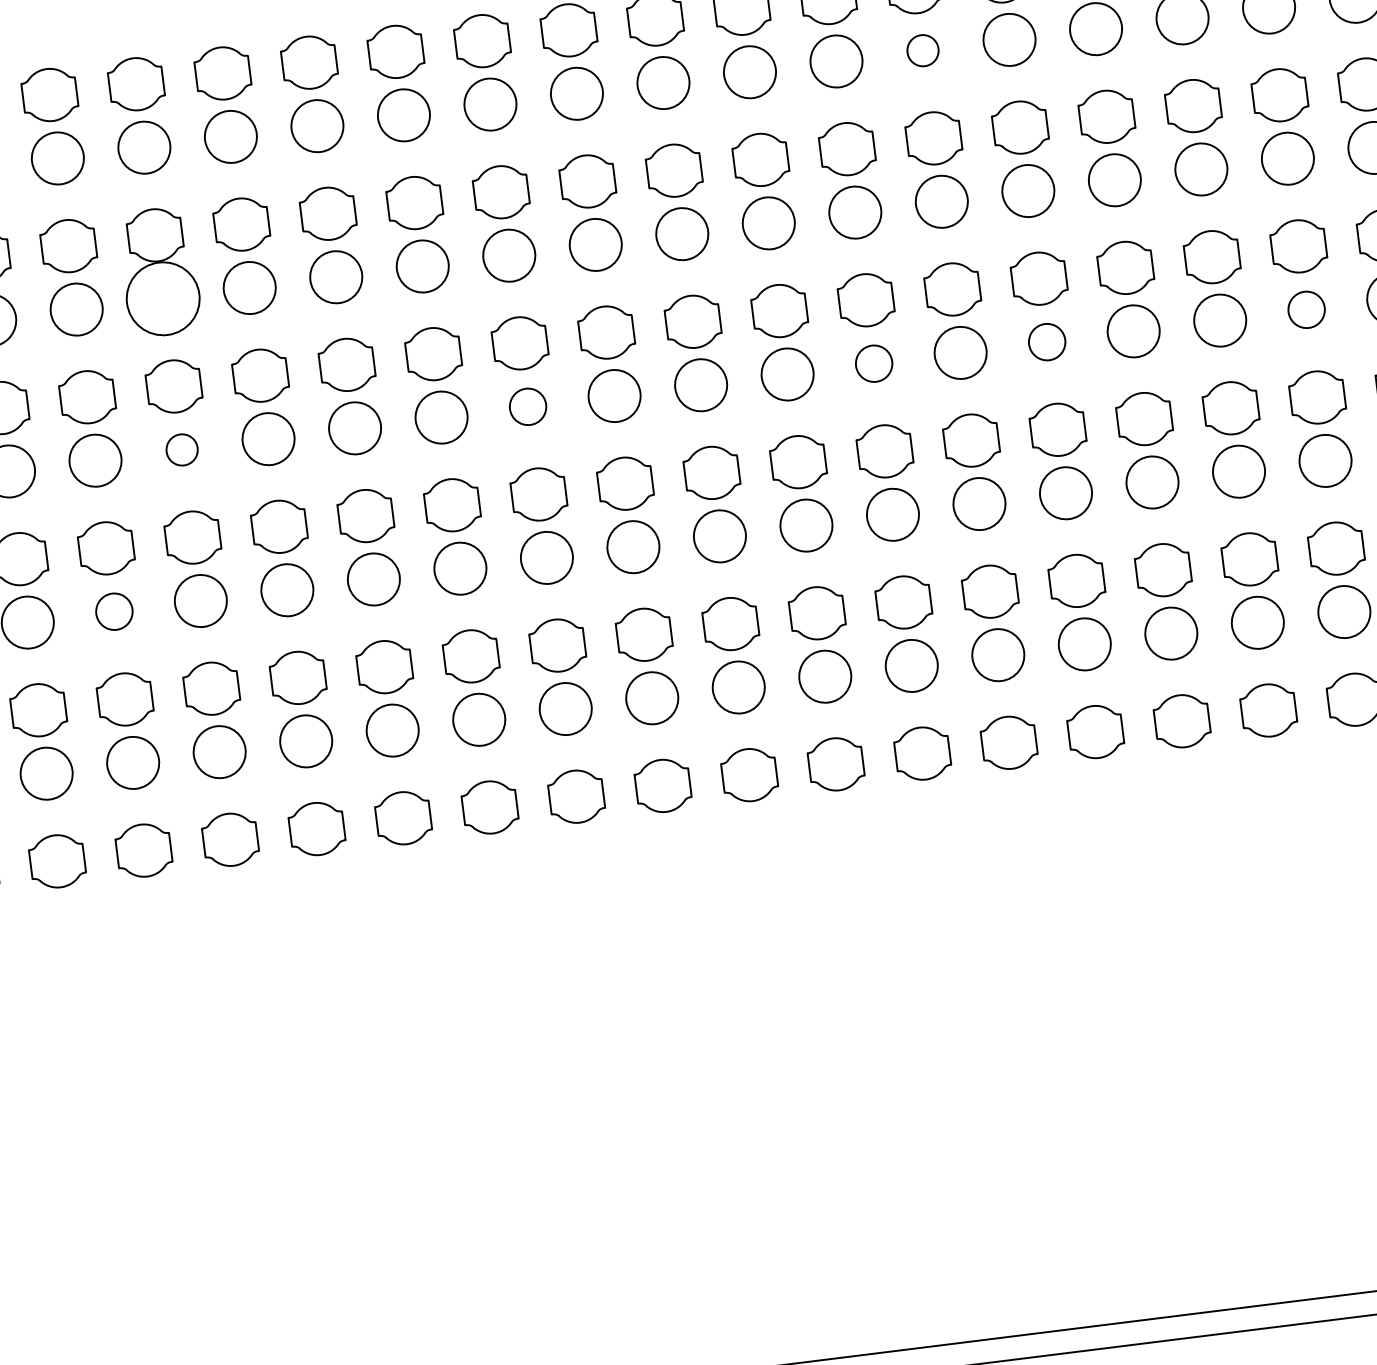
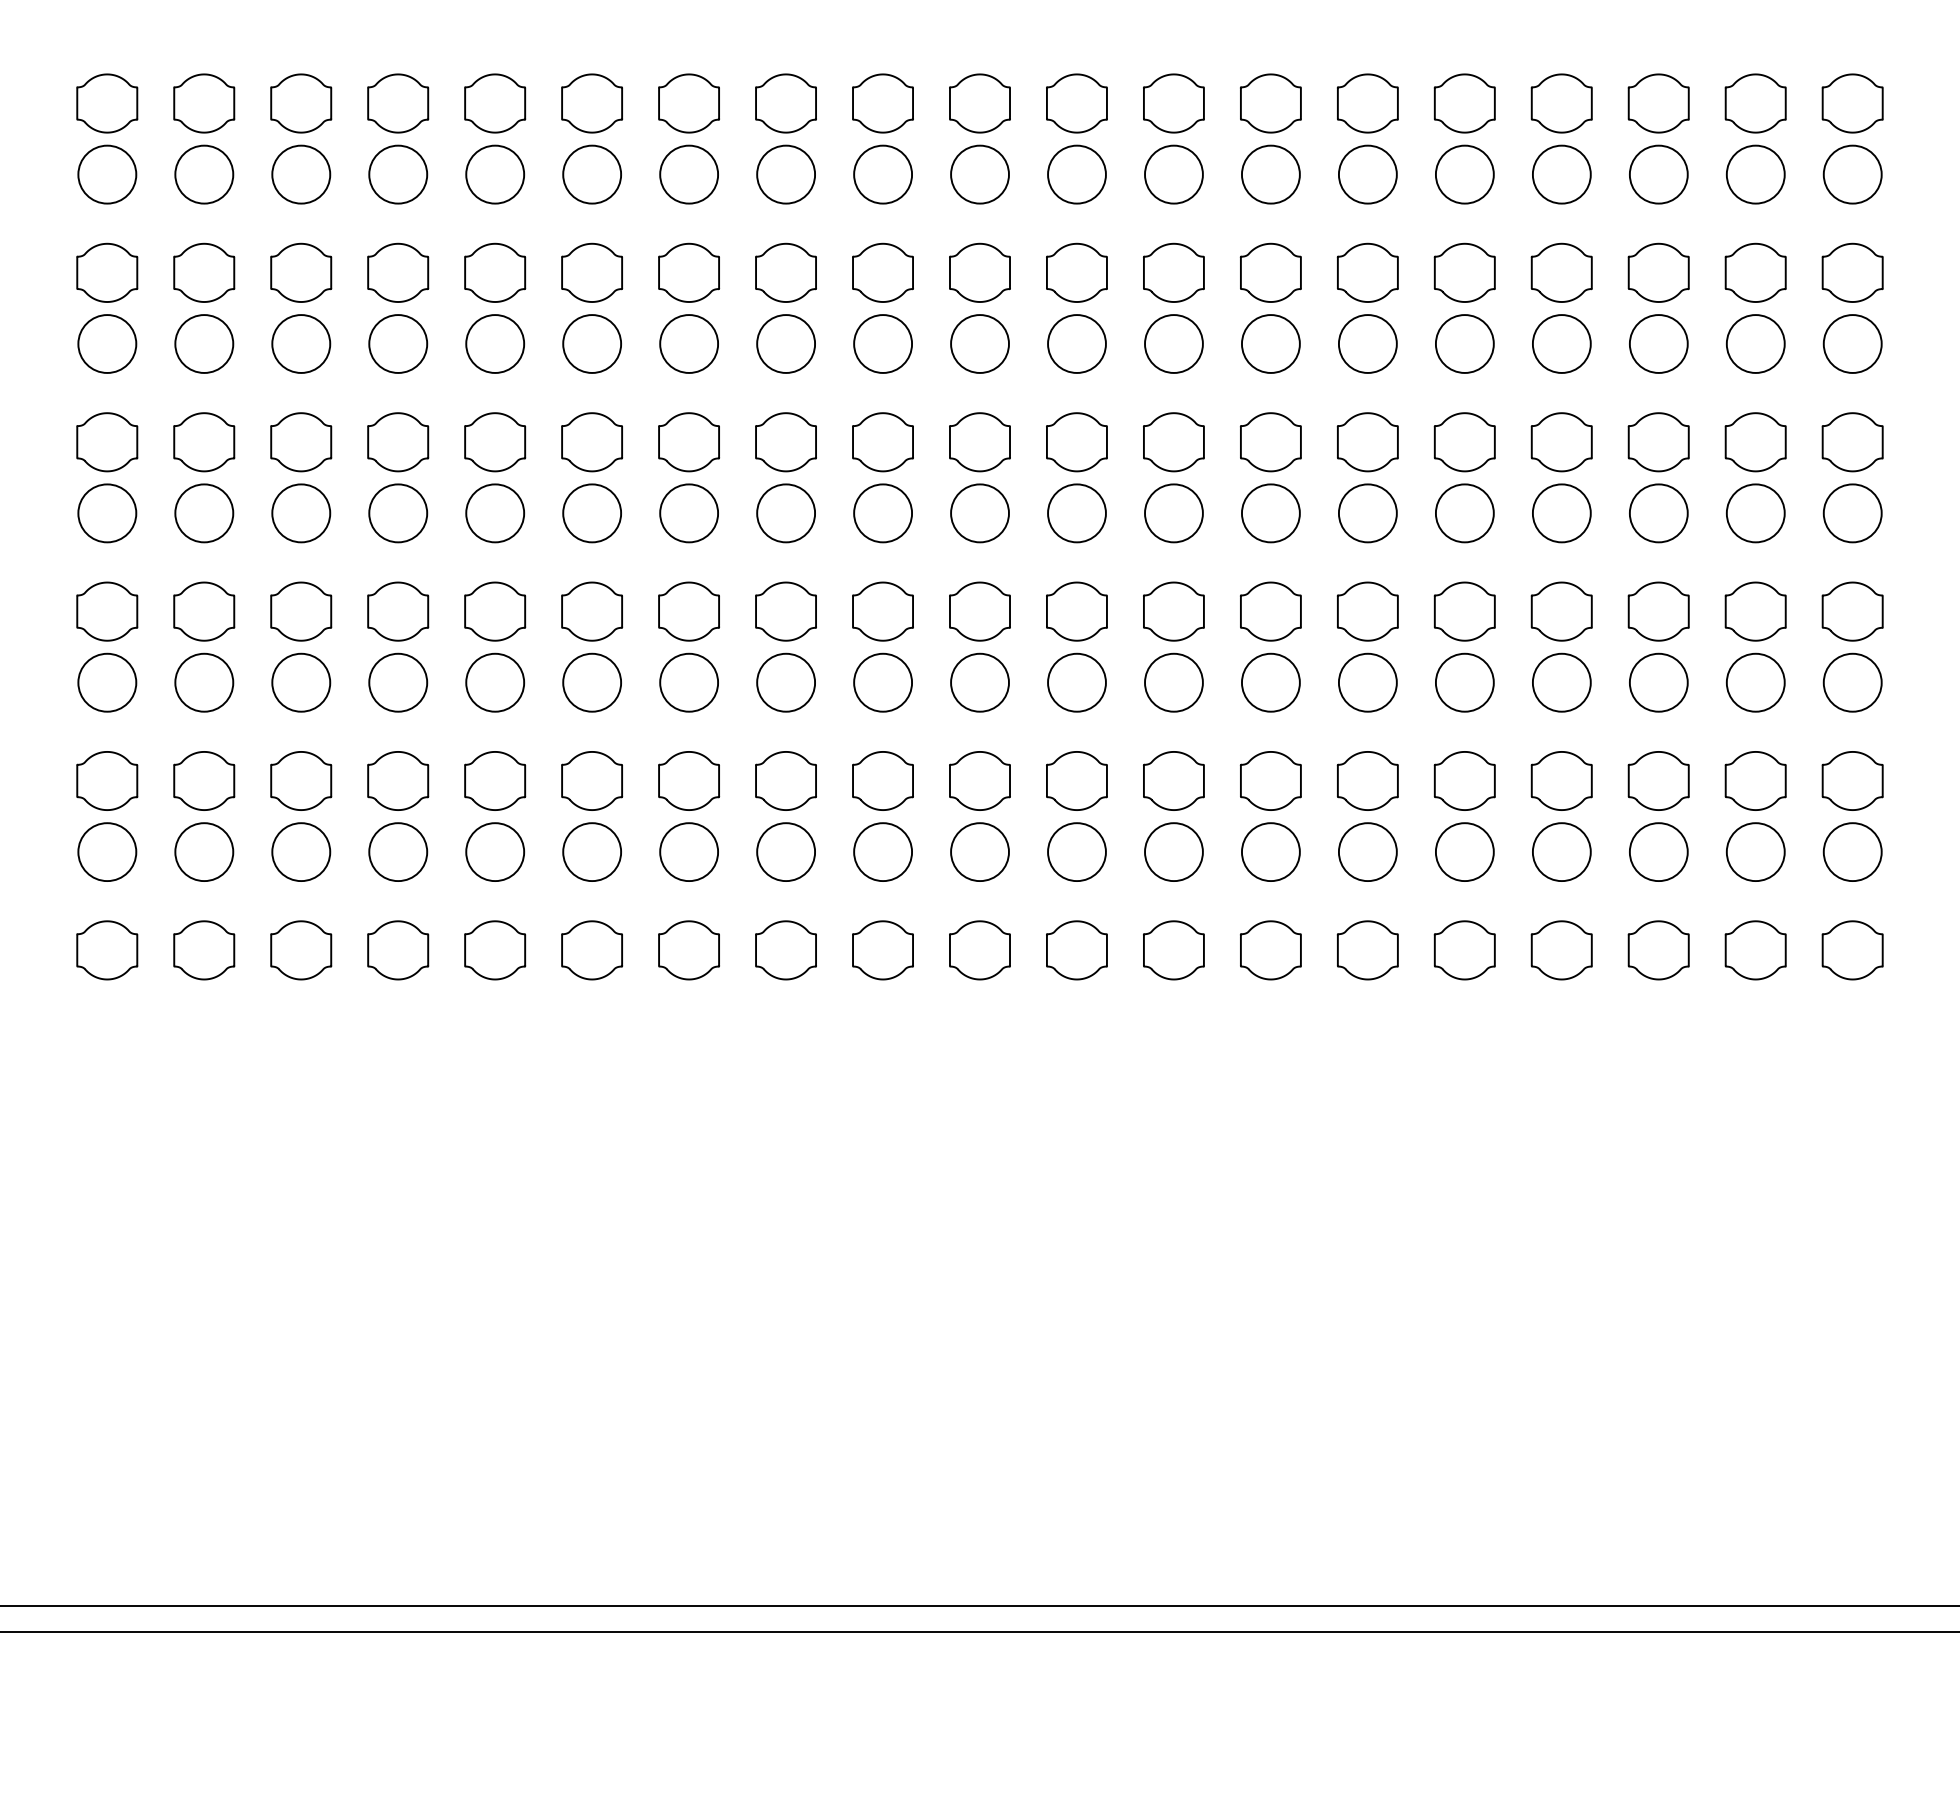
circle: (922, 50) -> (1367, 174), size x1.67
circle: (163, 298) -> (495, 343), size x0.71
circle: (1306, 309) -> (1755, 513), size x1.43
circle: (1046, 342) -> (1464, 513), size x1.43
circle: (873, 363) -> (1270, 513), size x1.43
circle: (527, 406) -> (882, 513), size x1.43
circle: (182, 449) -> (495, 513), size x1.67
circle: (114, 611) -> (398, 682), size x1.43

